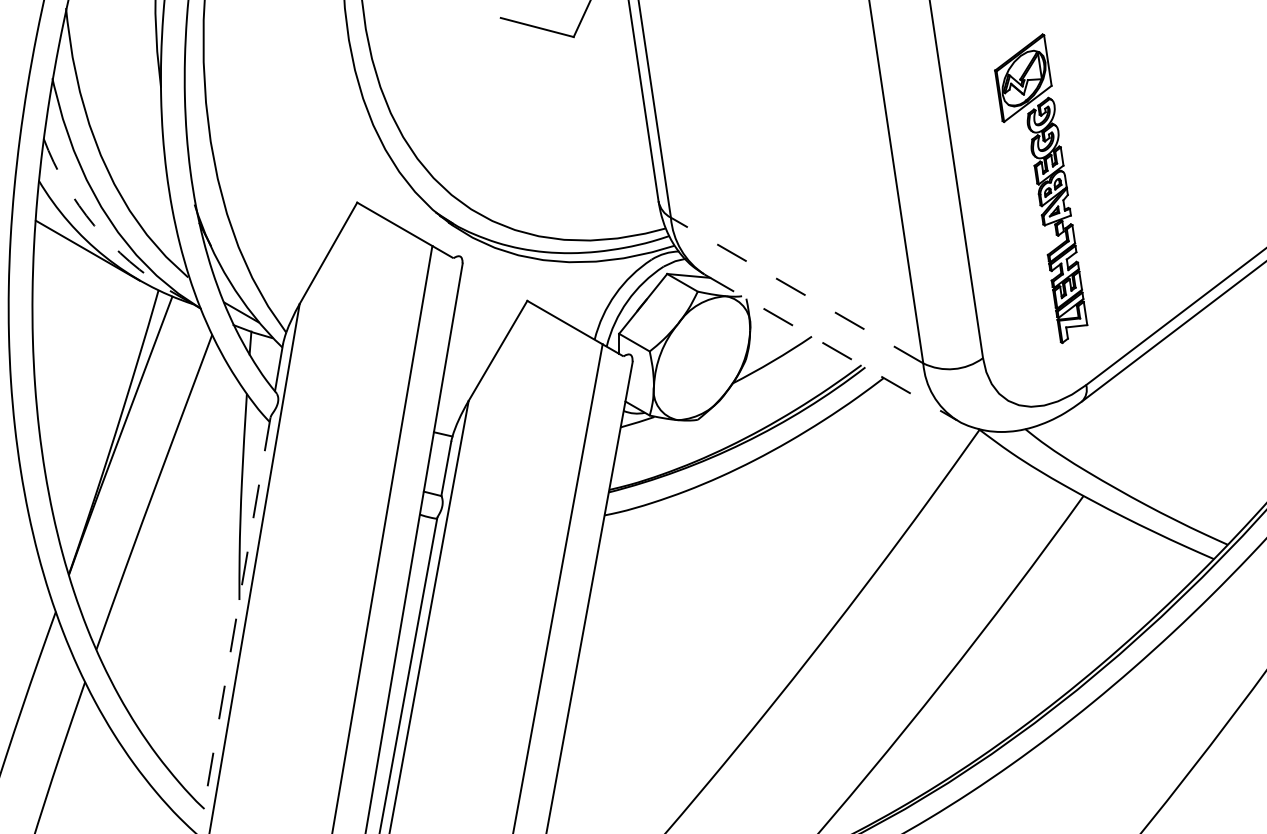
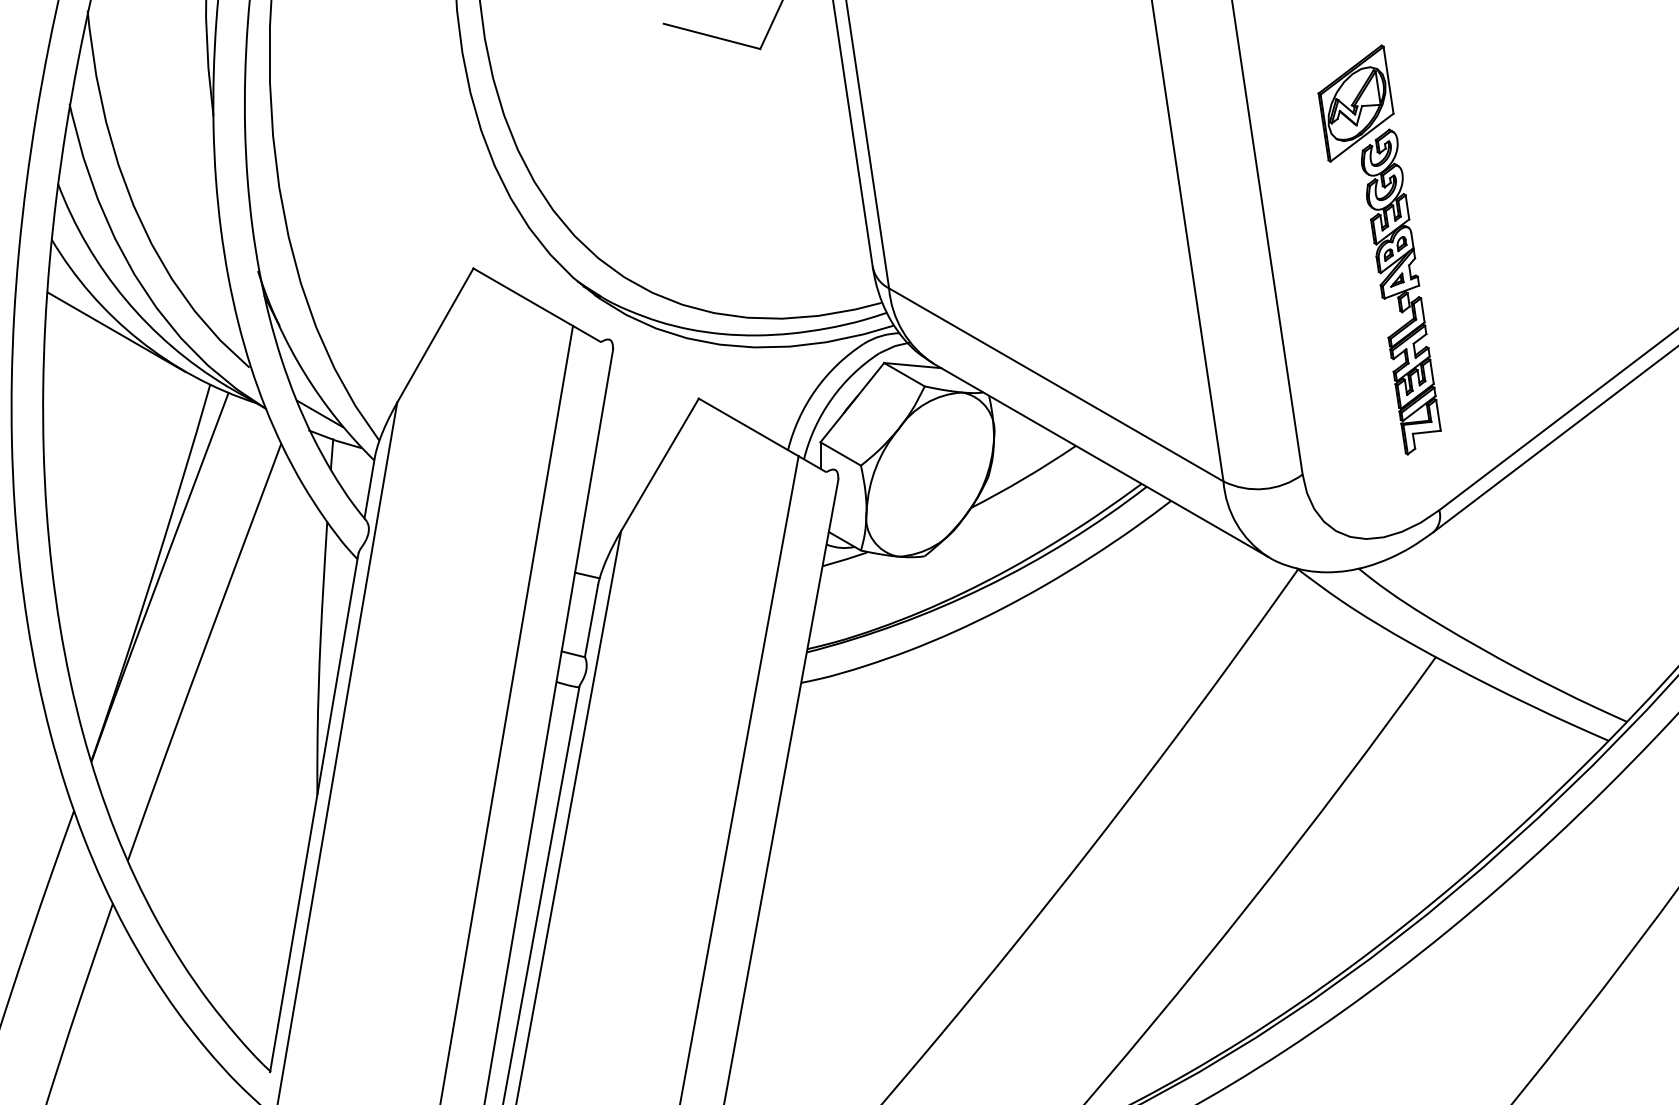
arc: (94, 225) -> (125, 298), dashed -> solid
line: (796, 290) -> (1055, 384), dashed -> solid
line: (831, 347) -> (1101, 460), dashed -> solid
line: (237, 613) -> (314, 813), dashed -> solid

